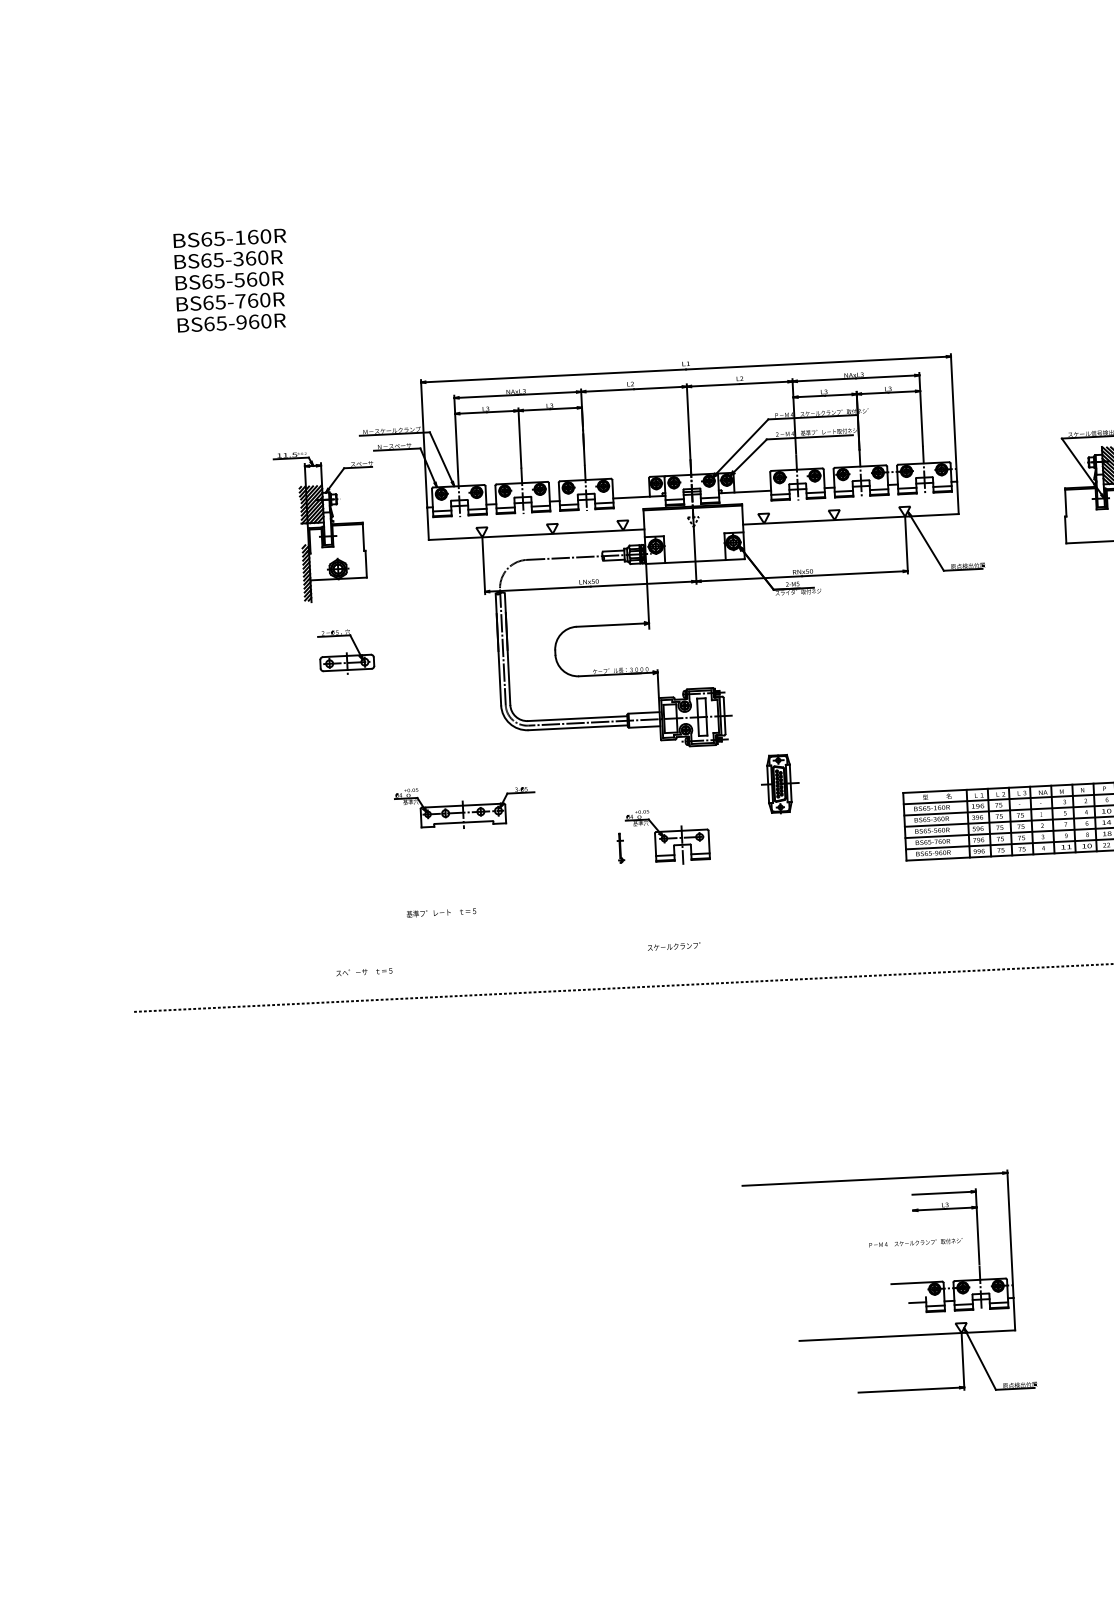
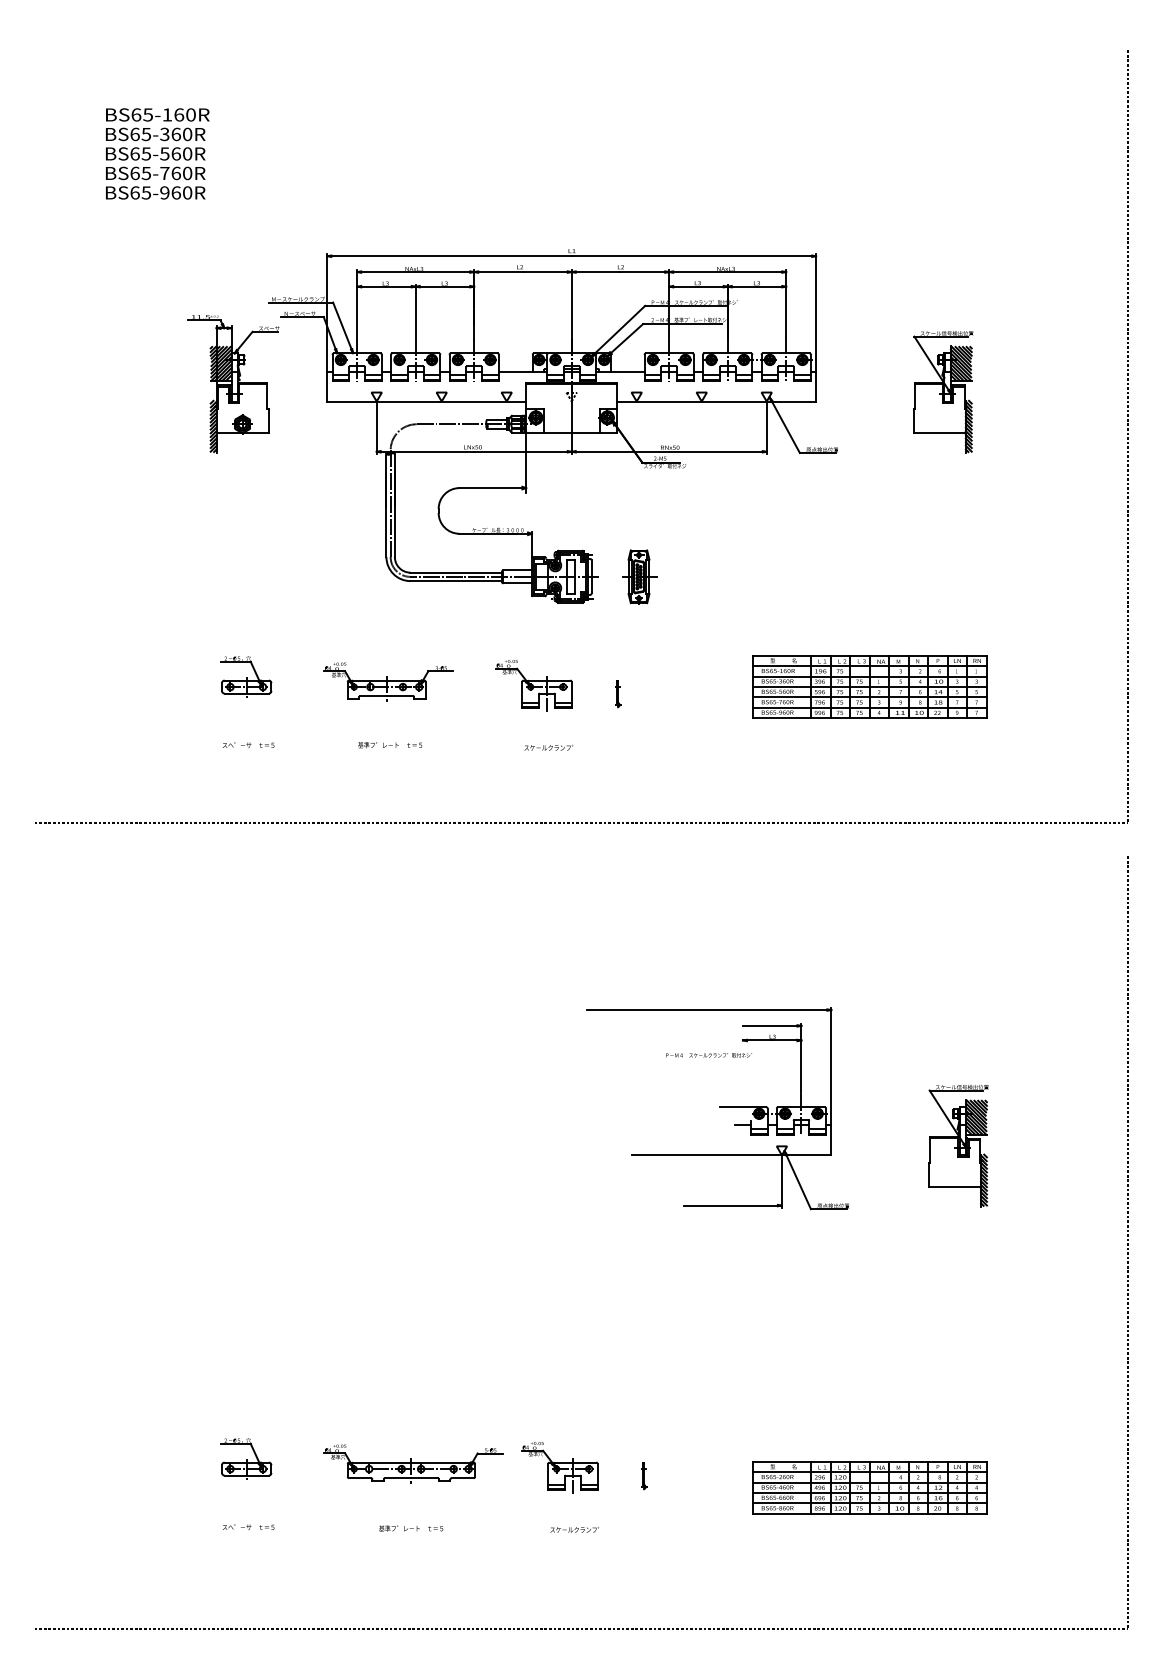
part: (346, 651) -> (246, 676), moved
part: (779, 783) -> (639, 576), moved
part: (464, 806) -> (388, 681), moved
part: (621, 848) -> (618, 694), moved
text: (441, 913) -> (390, 745), moved
text: (673, 946) -> (548, 747), moved
text: (364, 971) -> (248, 744), moved
text: (915, 1243) -> (708, 1055), moved

